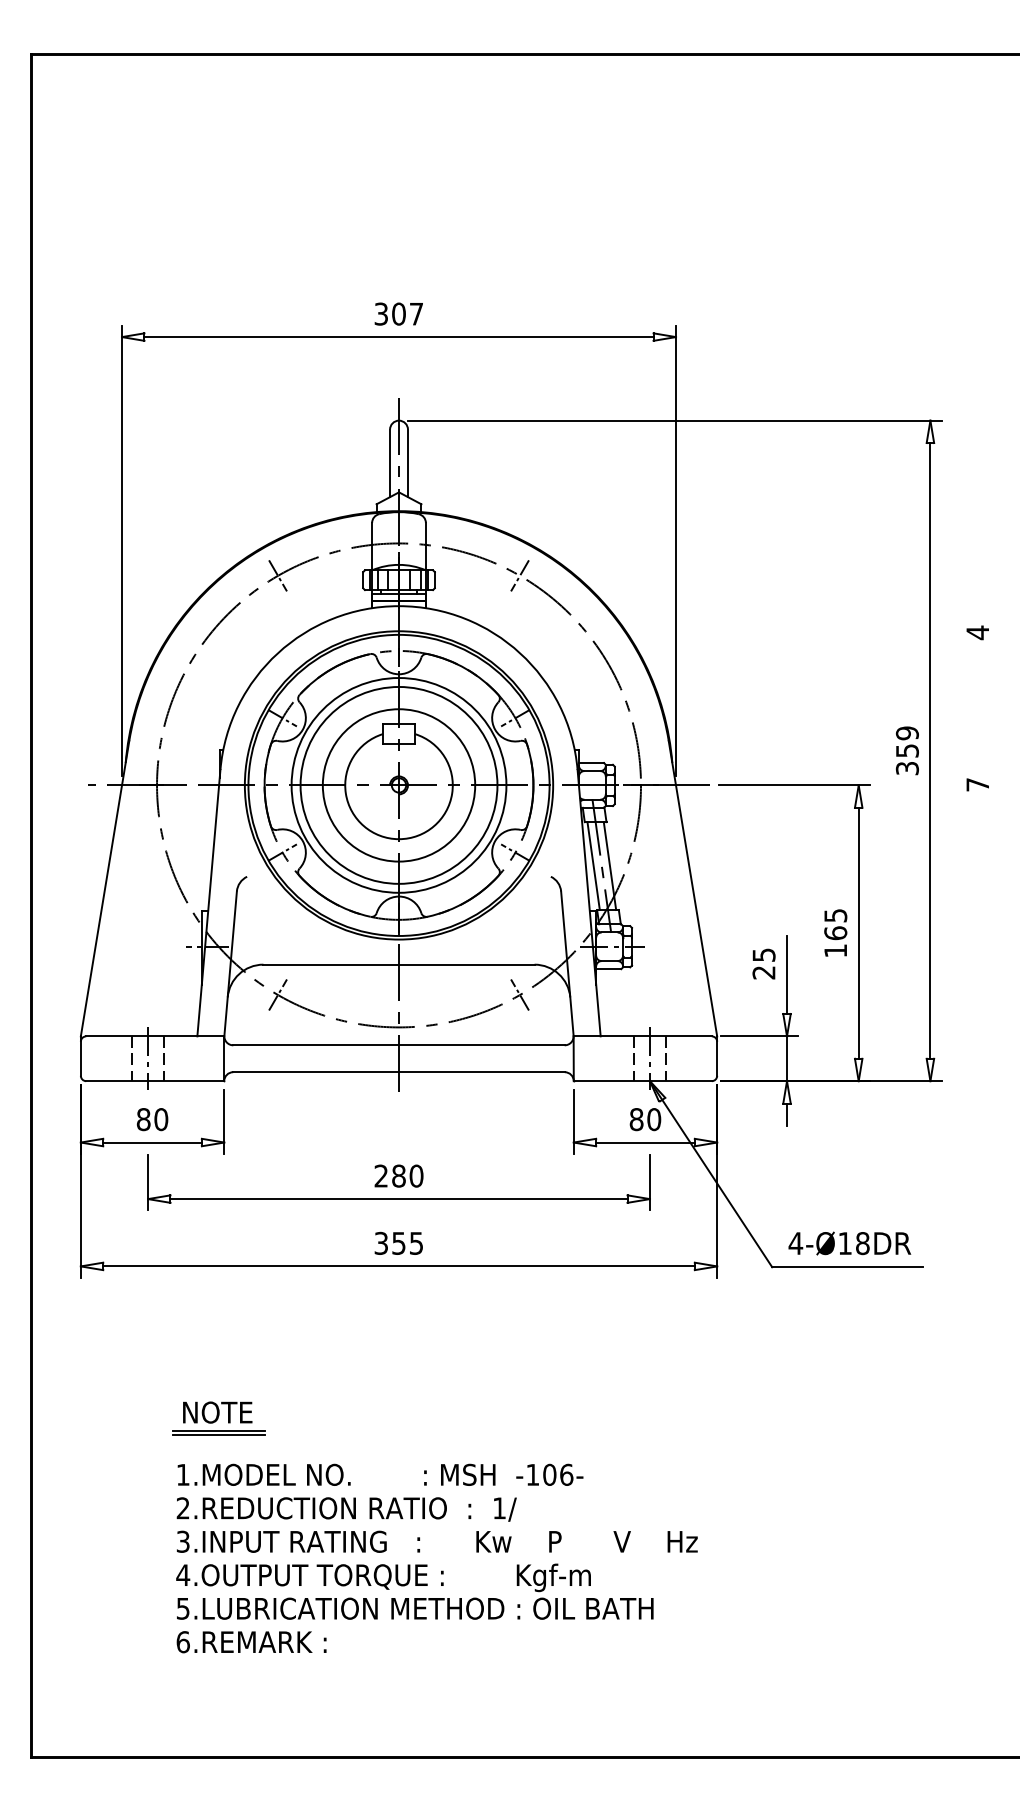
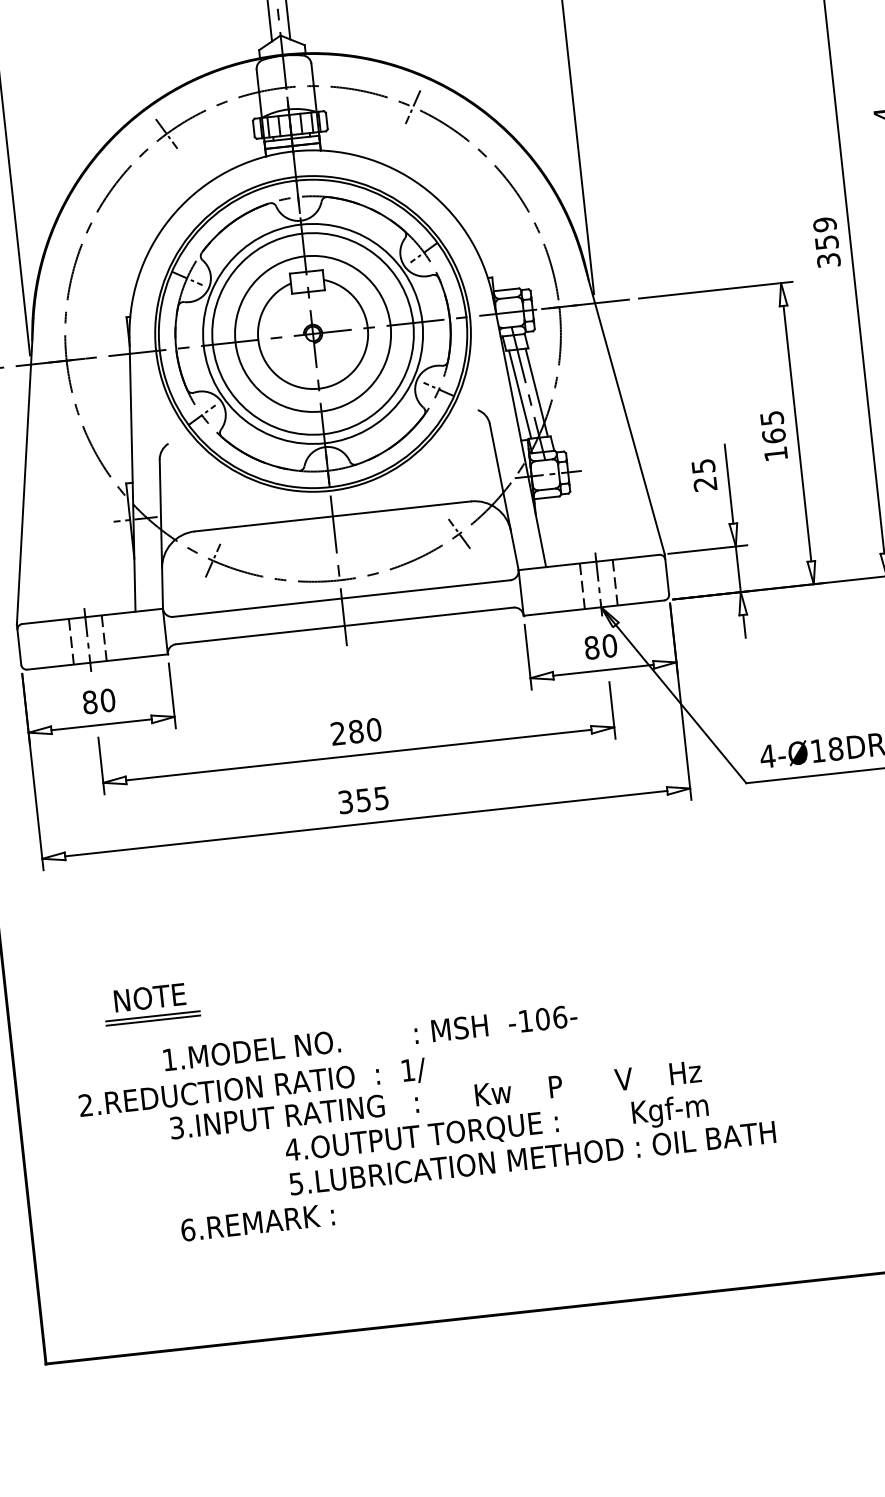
part: (218, 1418) -> (151, 1003), moved
text: (346, 1509) -> (252, 1088), moved
text: (414, 1591) -> (529, 1140), moved

